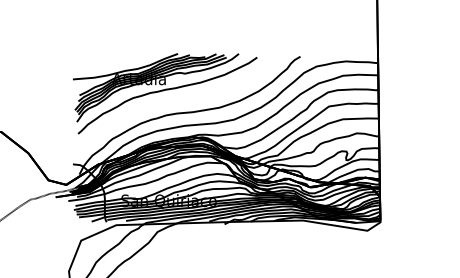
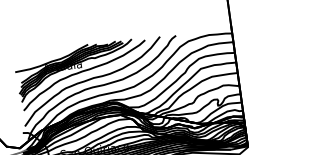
curve: (177, 102) -> (92, 79), added

